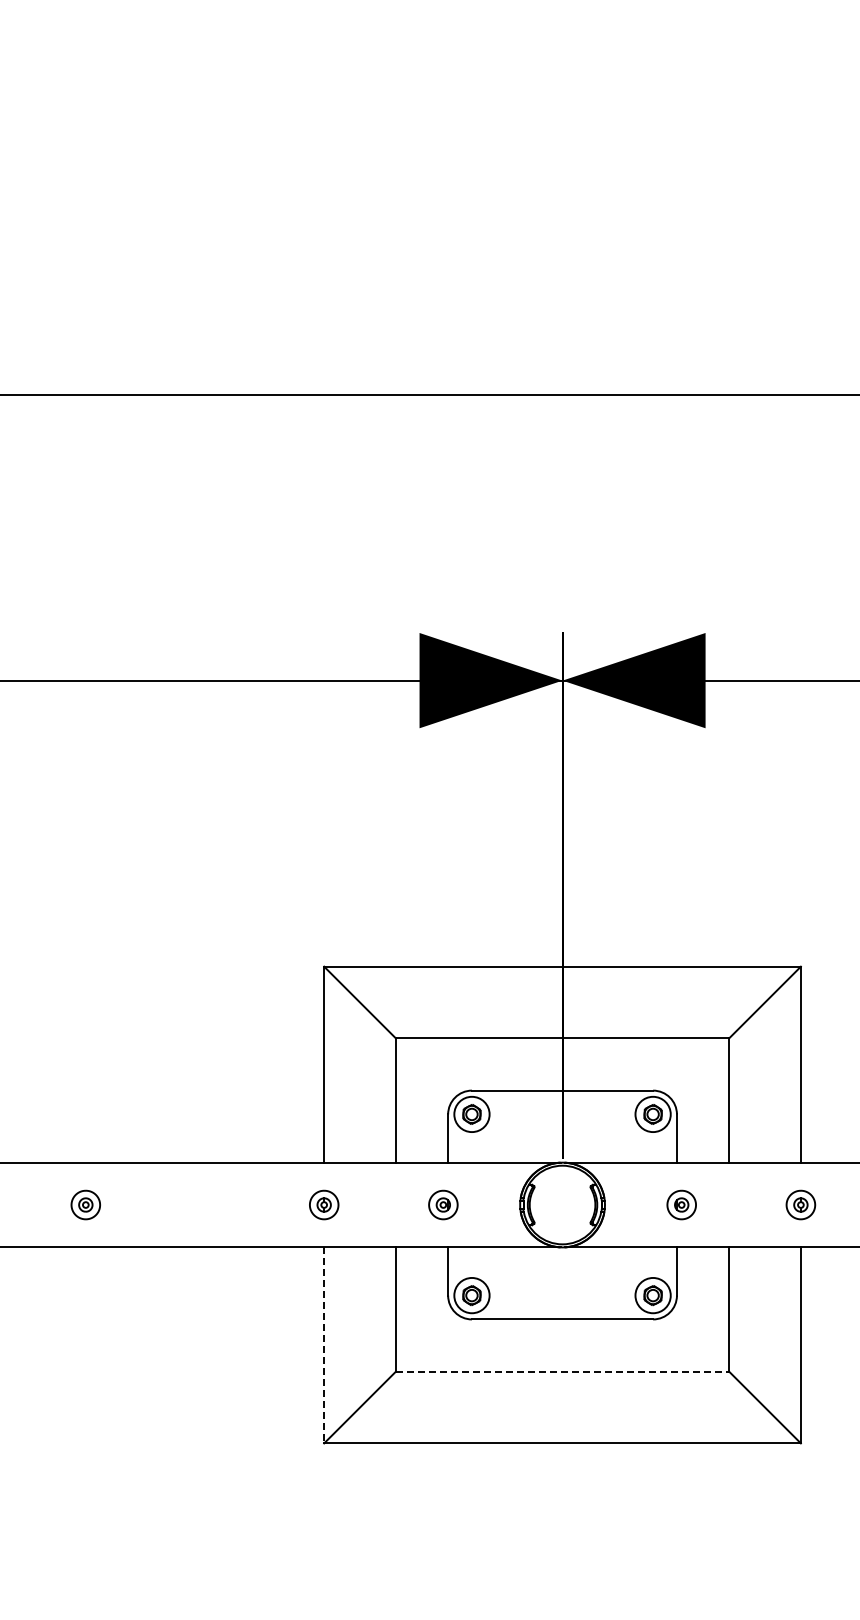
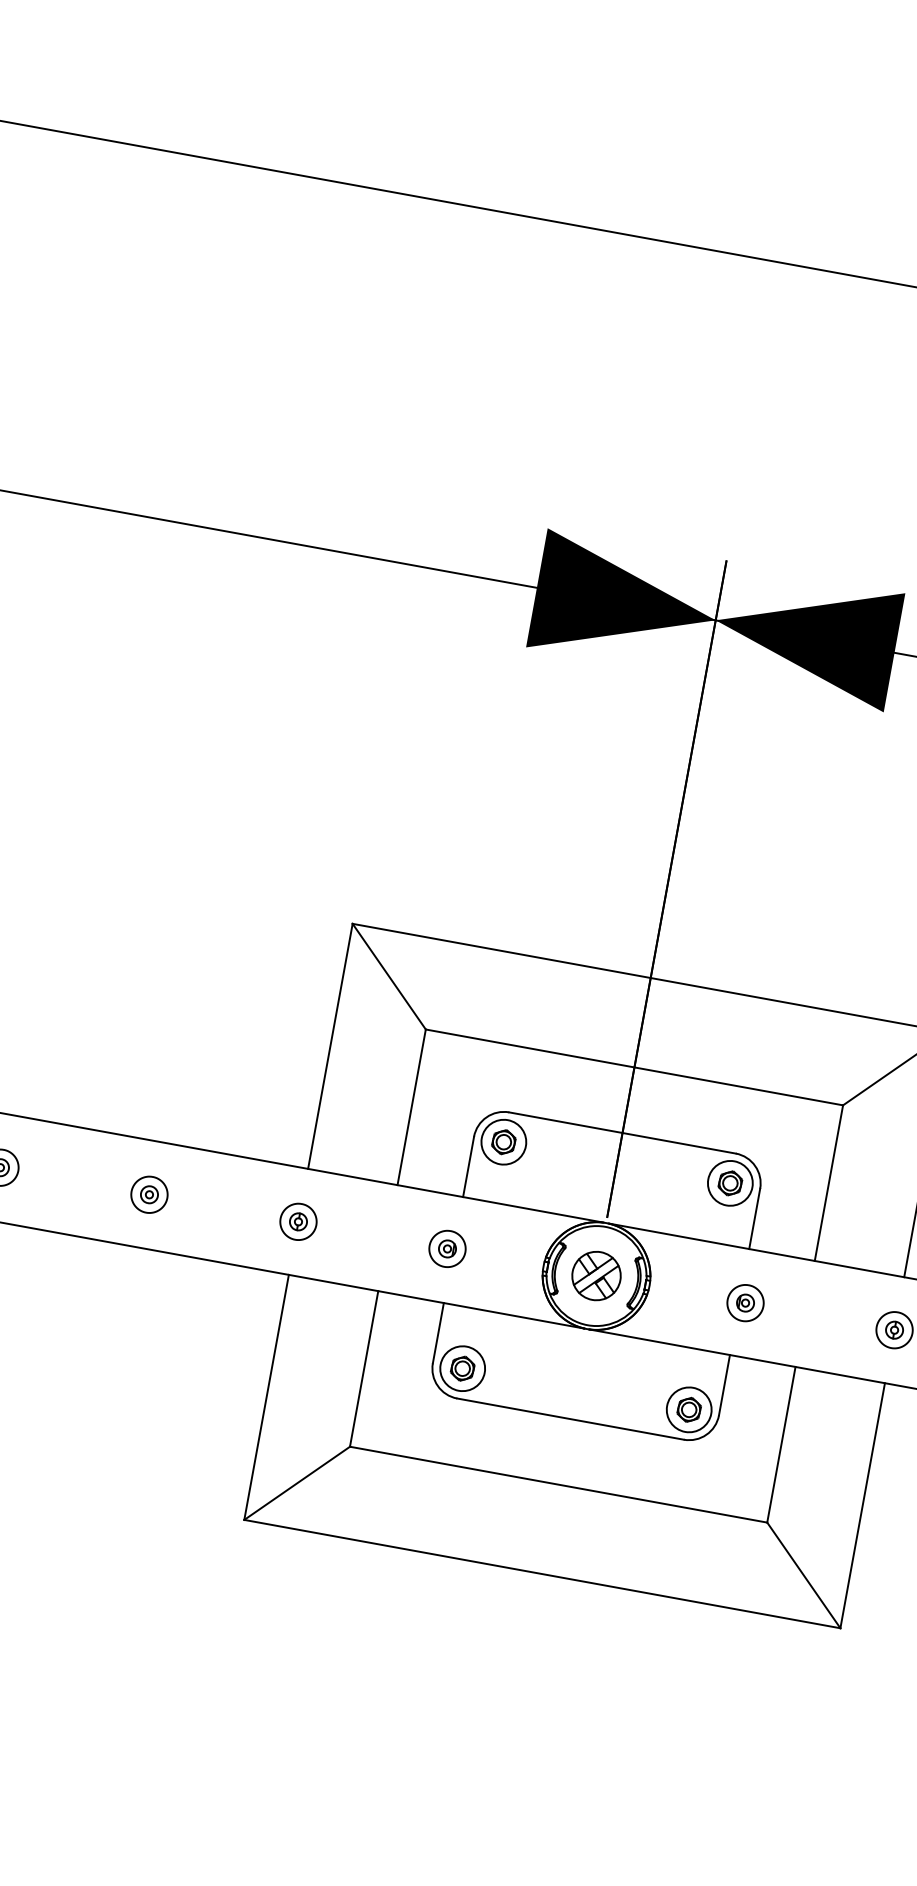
part: (204, 1204) -> (148, 1194), added
part: (562, 1204) -> (596, 1275), added
line: (324, 1345) -> (266, 1397), dashed -> solid
line: (562, 1371) -> (558, 1484), dashed -> solid

